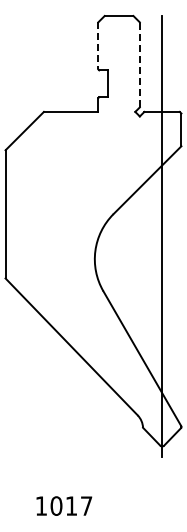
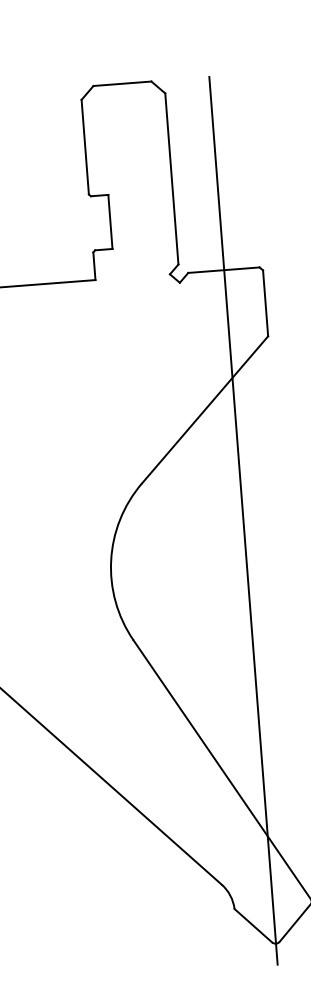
line: (98, 46) -> (85, 148), dashed -> solid
line: (139, 64) -> (171, 178), dashed -> solid

